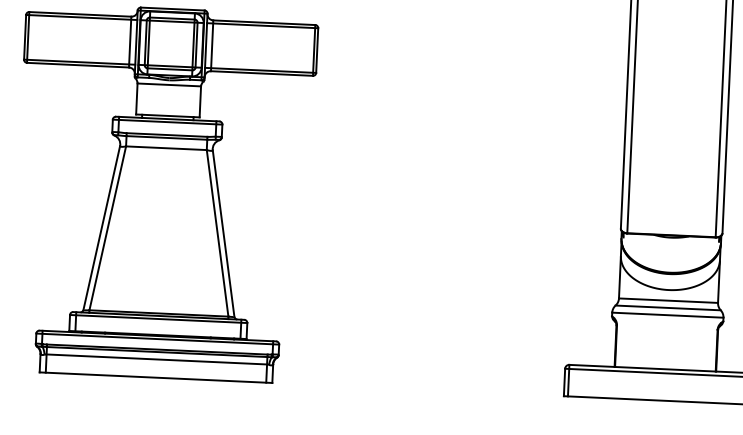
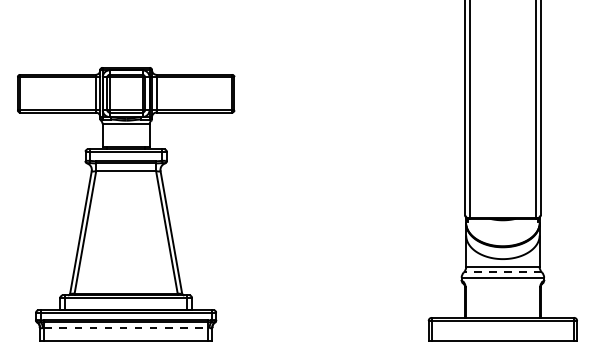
line: (667, 308) -> (502, 272), solid -> dashed
line: (157, 359) -> (126, 327), solid -> dashed

